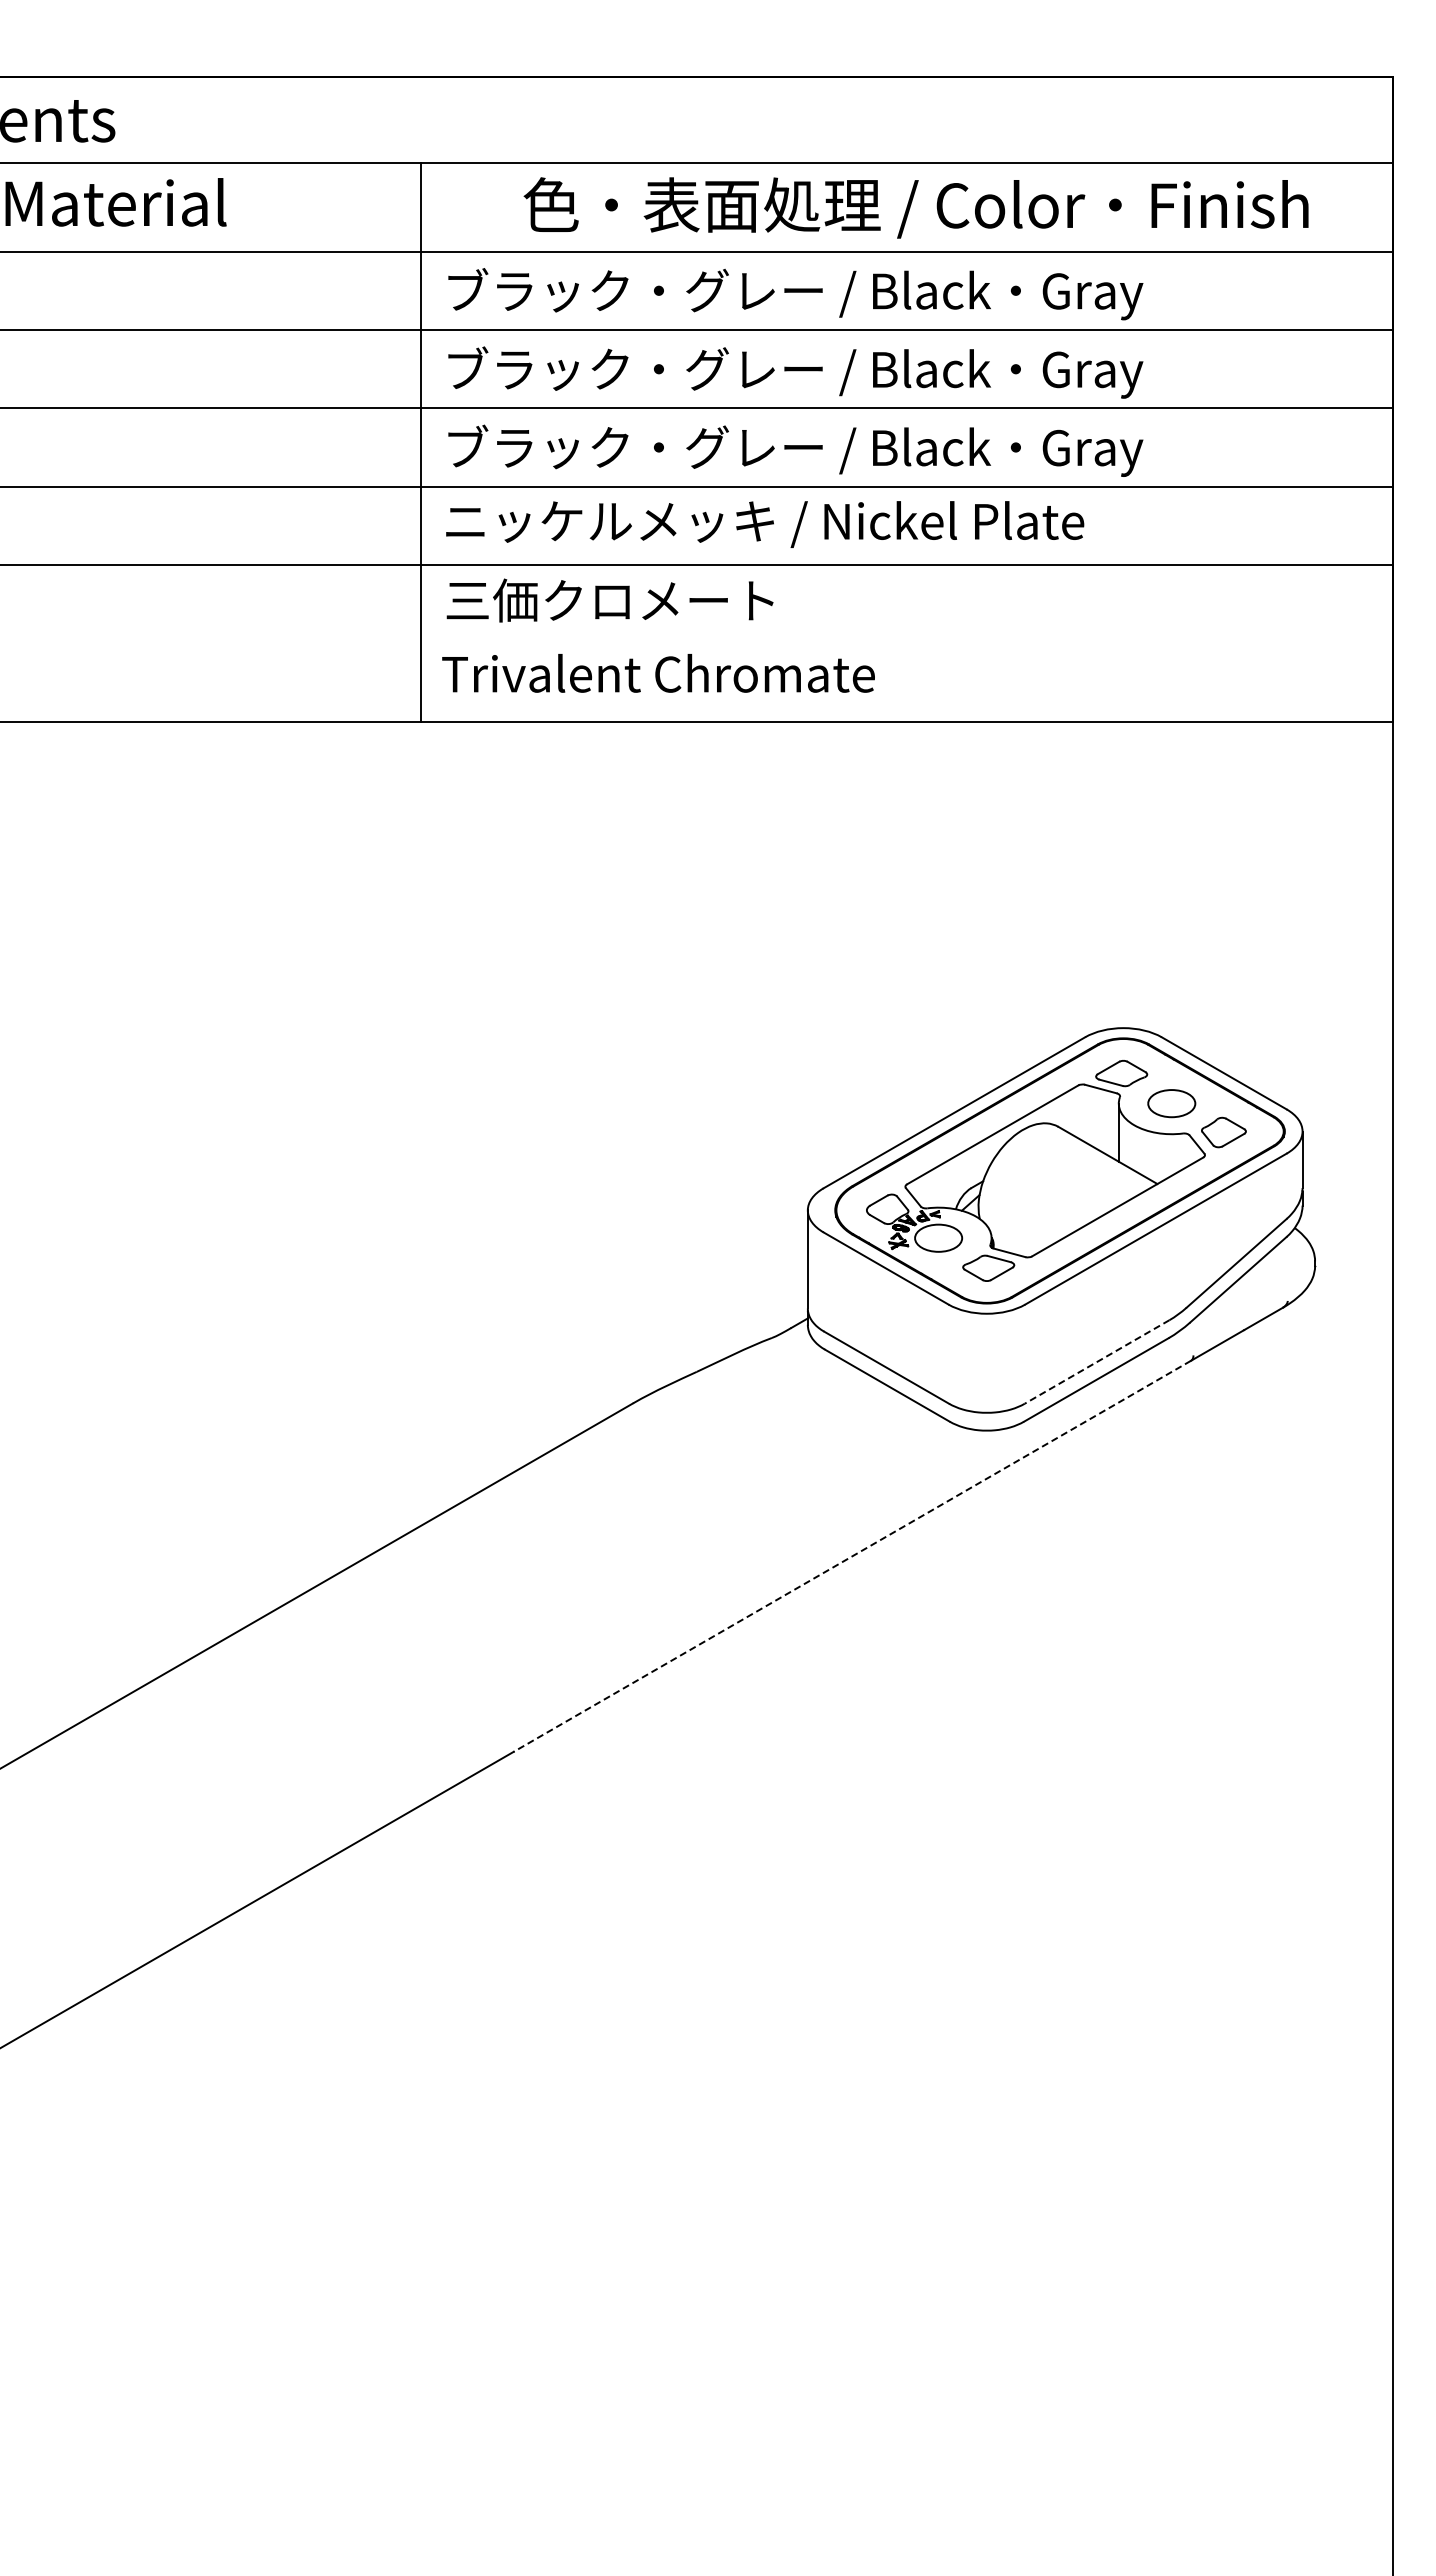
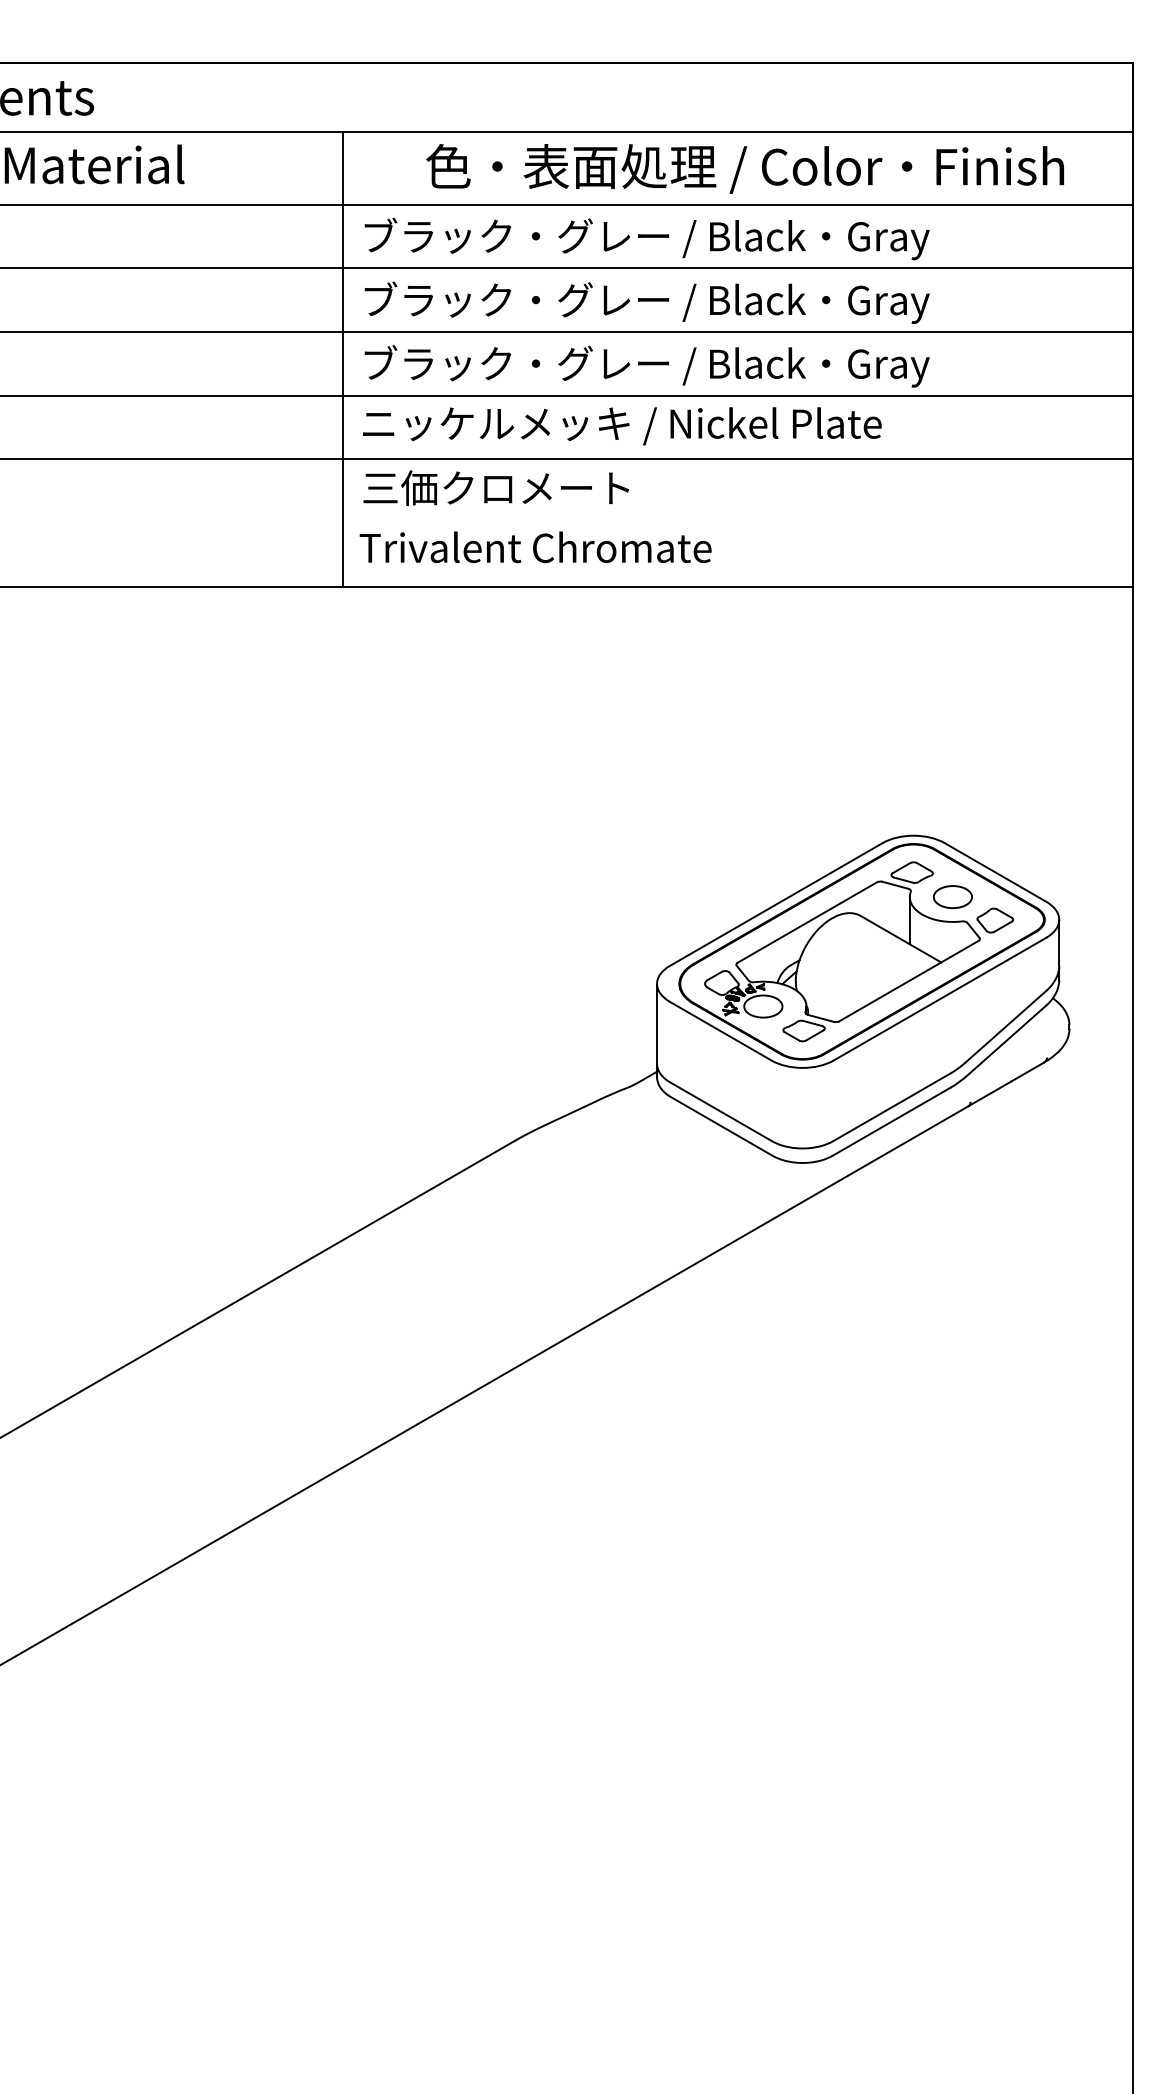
line: (1097, 1361) -> (892, 1106), dashed -> solid
line: (851, 1556) -> (692, 1265), dashed -> solid

